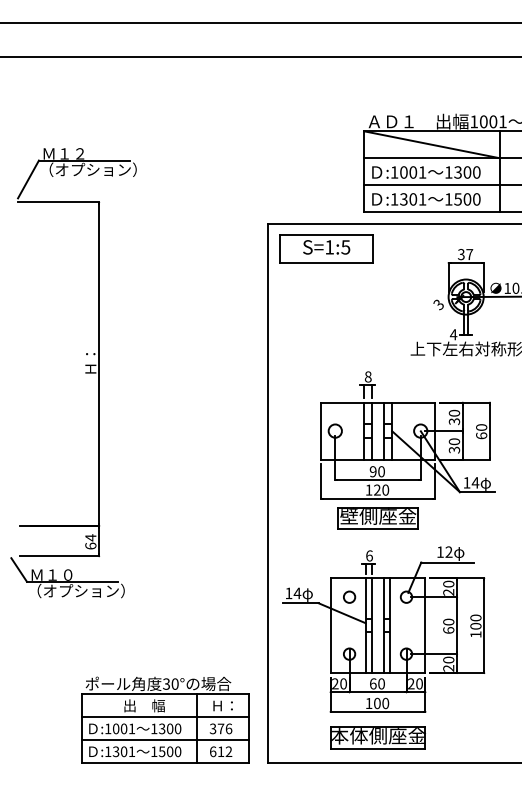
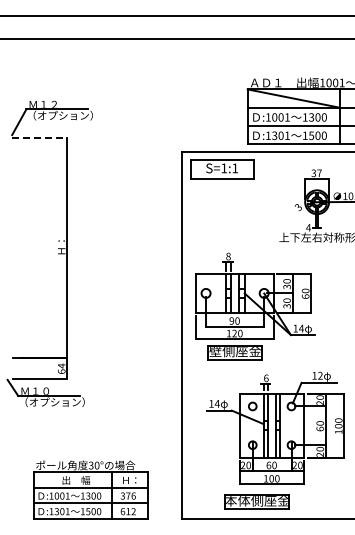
line: (58, 201) -> (39, 137), solid -> dashed
text: (346, 247) -> (235, 168), S=1:5 -> S=1:1
part: (407, 450) -> (255, 306), moved
part: (382, 628) -> (275, 427), moved
part: (165, 719) -> (90, 489), moved

